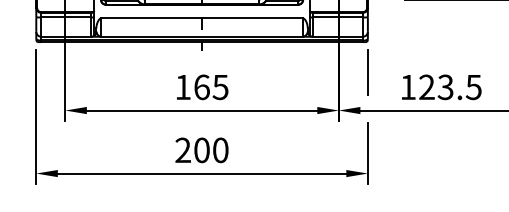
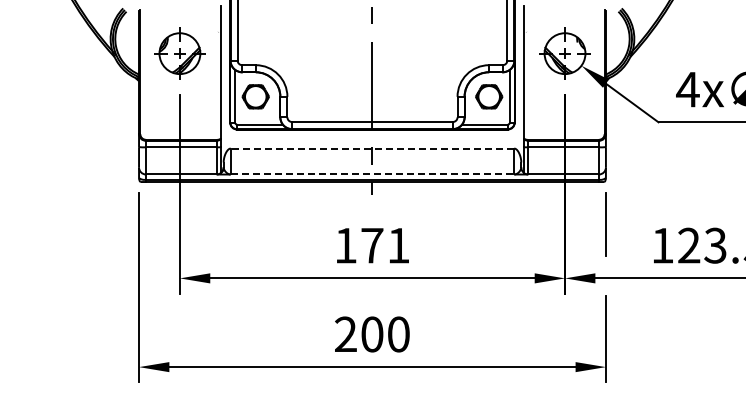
line: (202, 18) -> (372, 148), solid -> dashed
line: (202, 36) -> (372, 174), solid -> dashed
text: (211, 87) -> (385, 245), 165 -> 171

